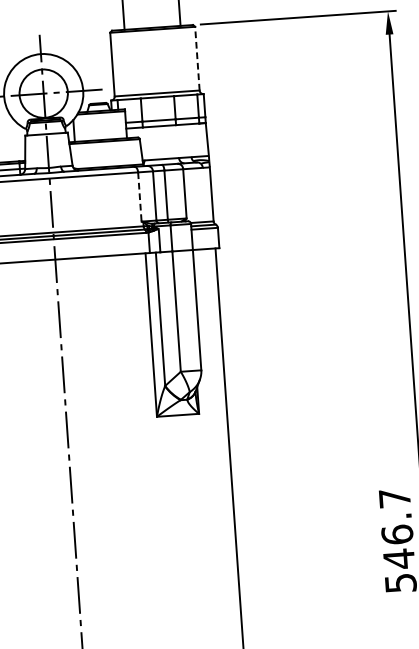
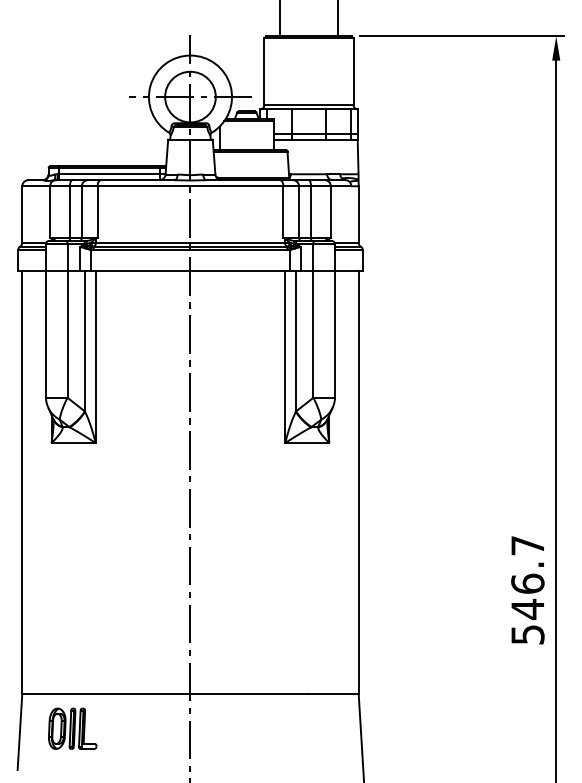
line: (197, 58) -> (353, 71), dashed -> solid
line: (139, 197) -> (283, 212), dashed -> solid

